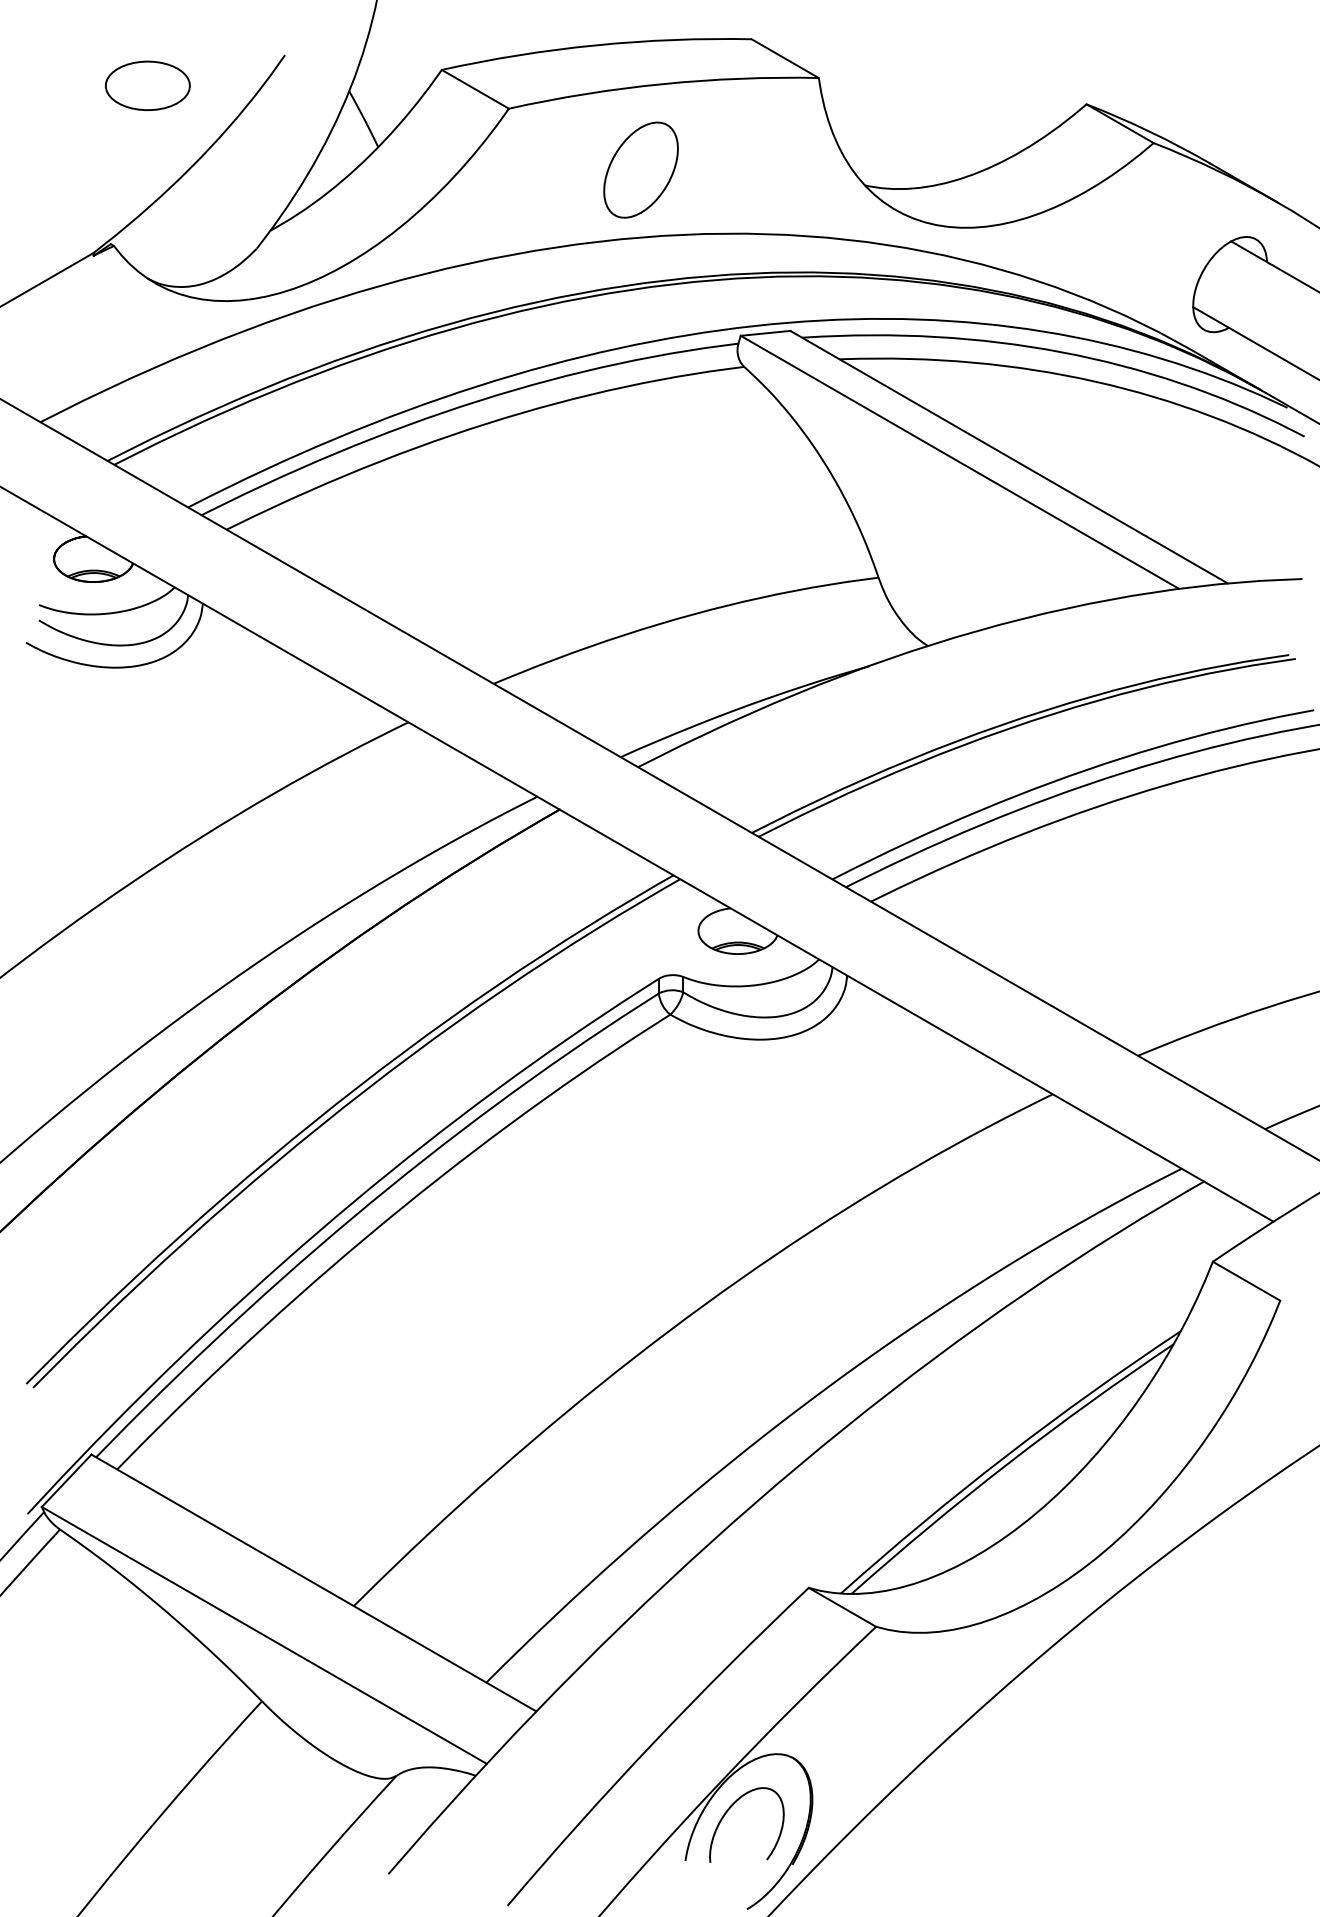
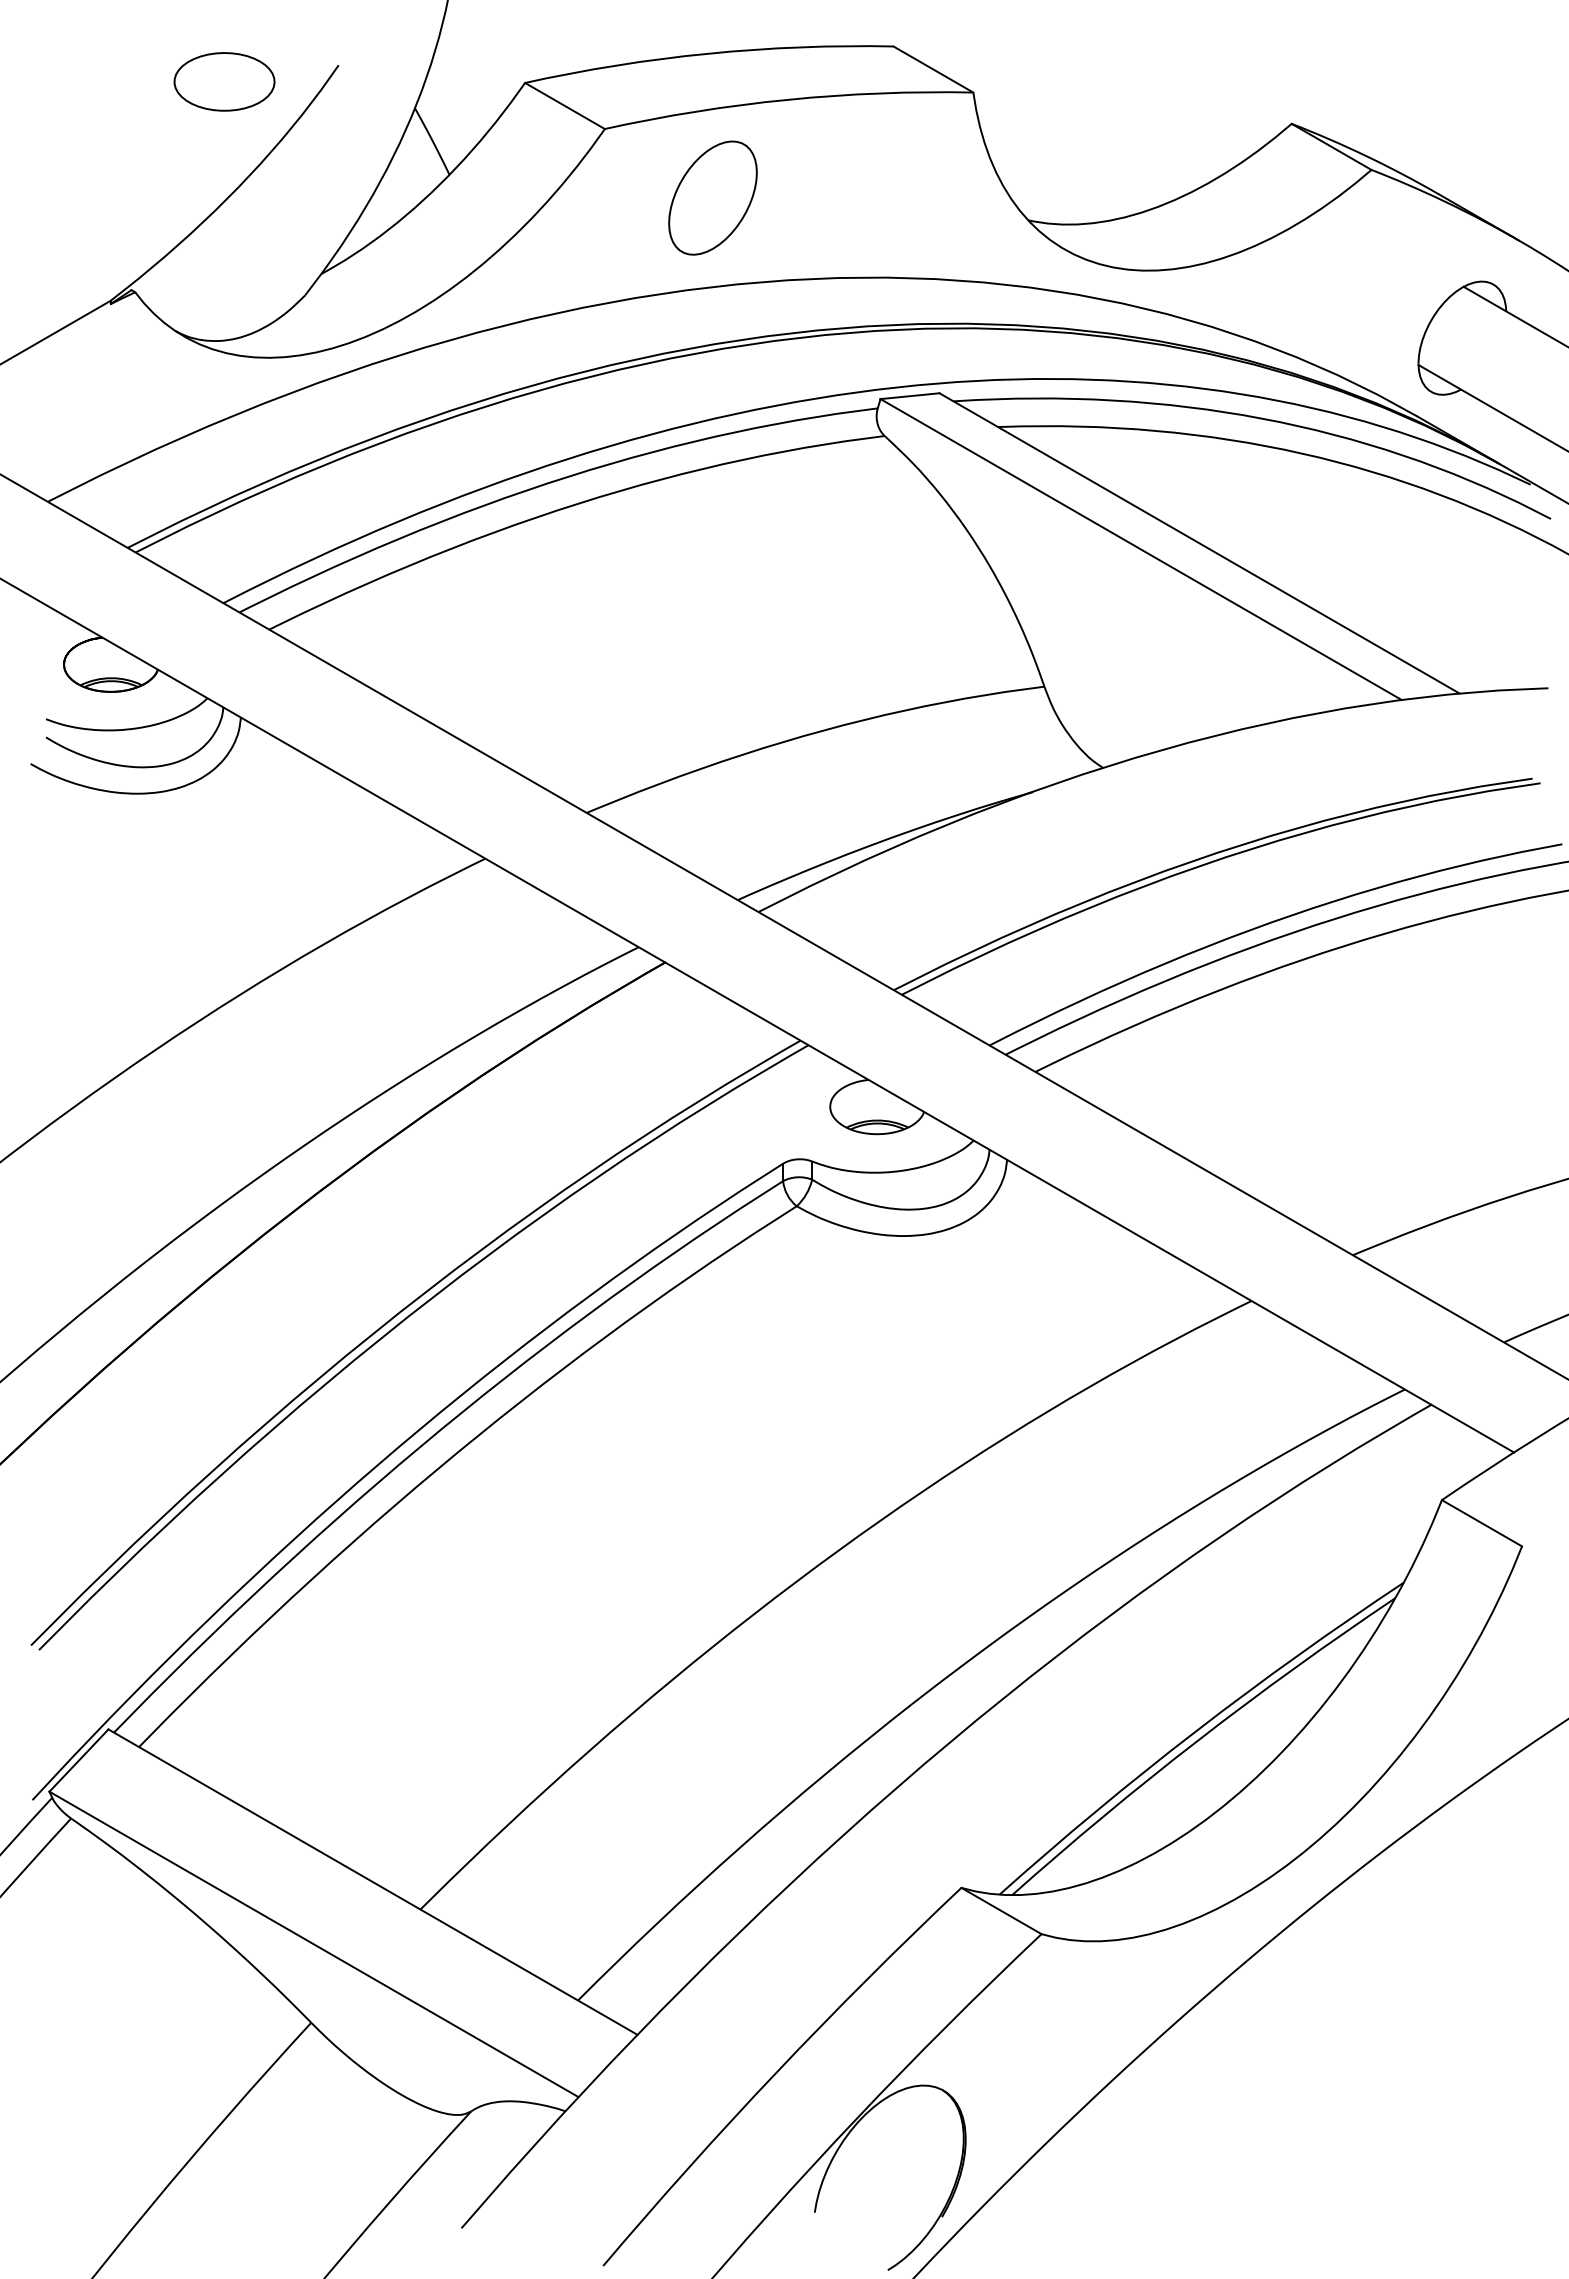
part: (147, 85) -> (224, 81), moved
part: (640, 169) -> (712, 197), moved
curve: (729, 1809) -> (867, 2151), removed

